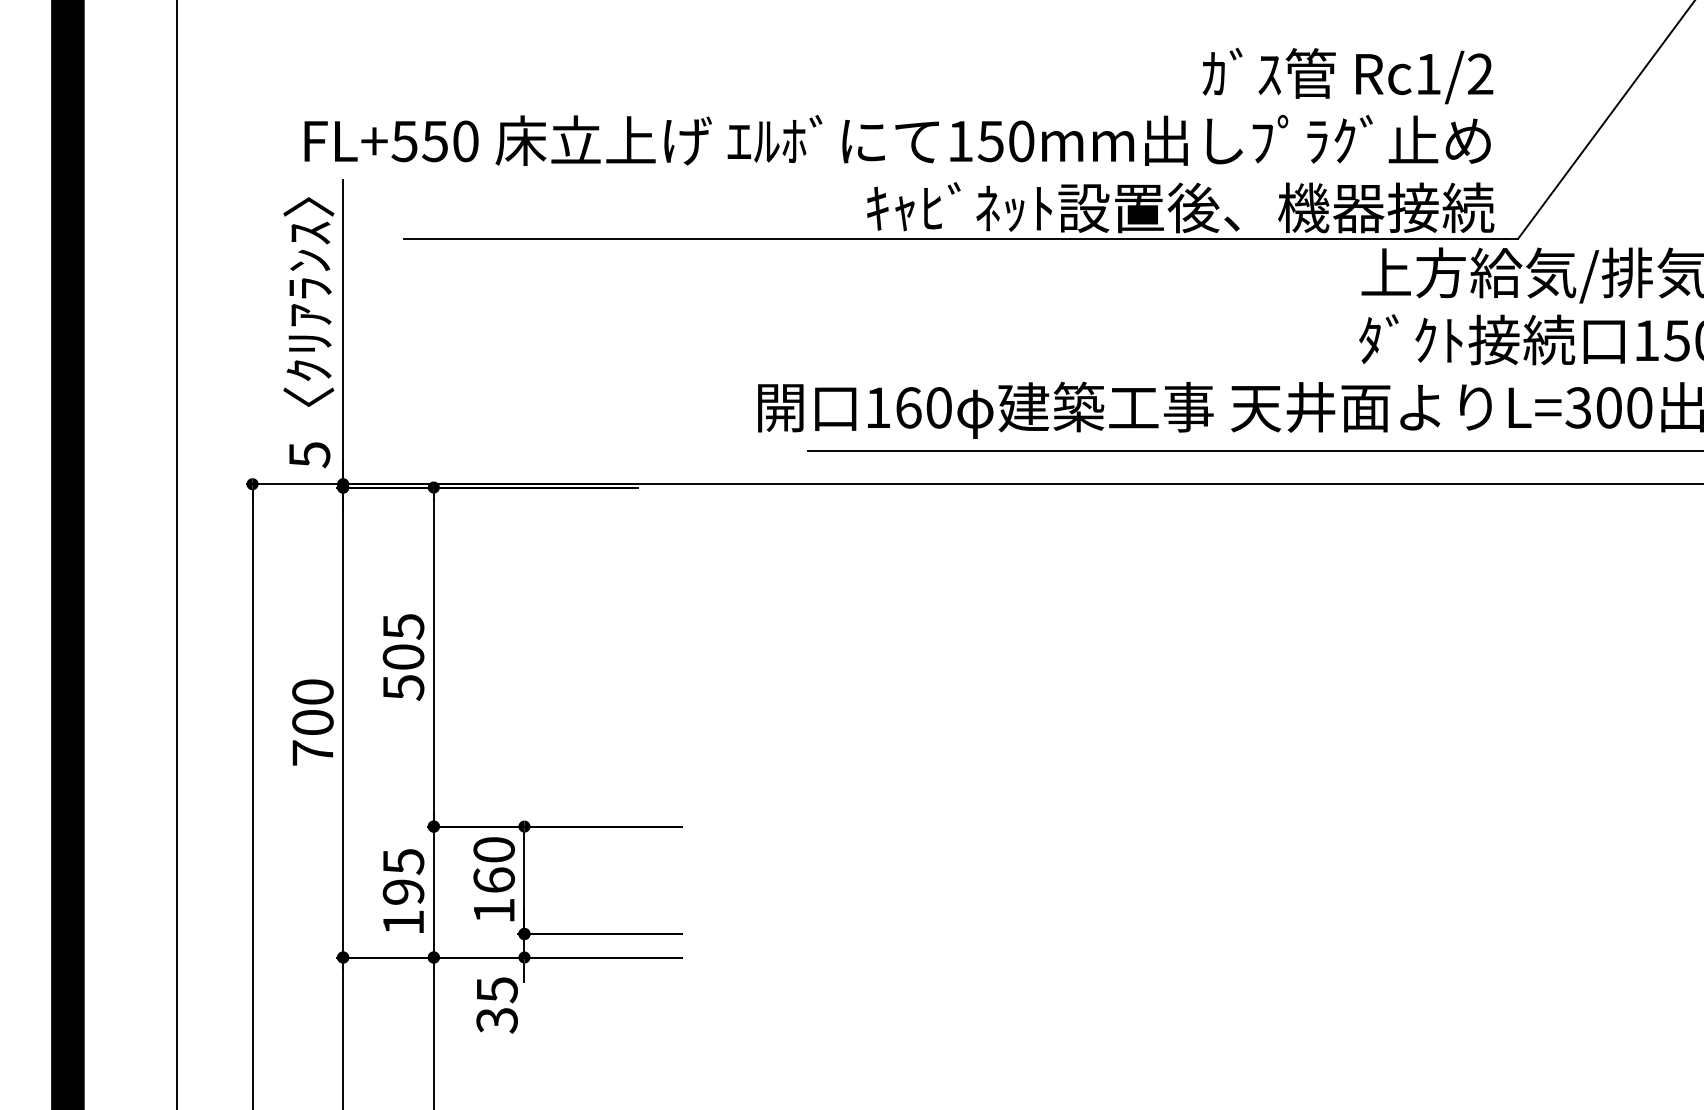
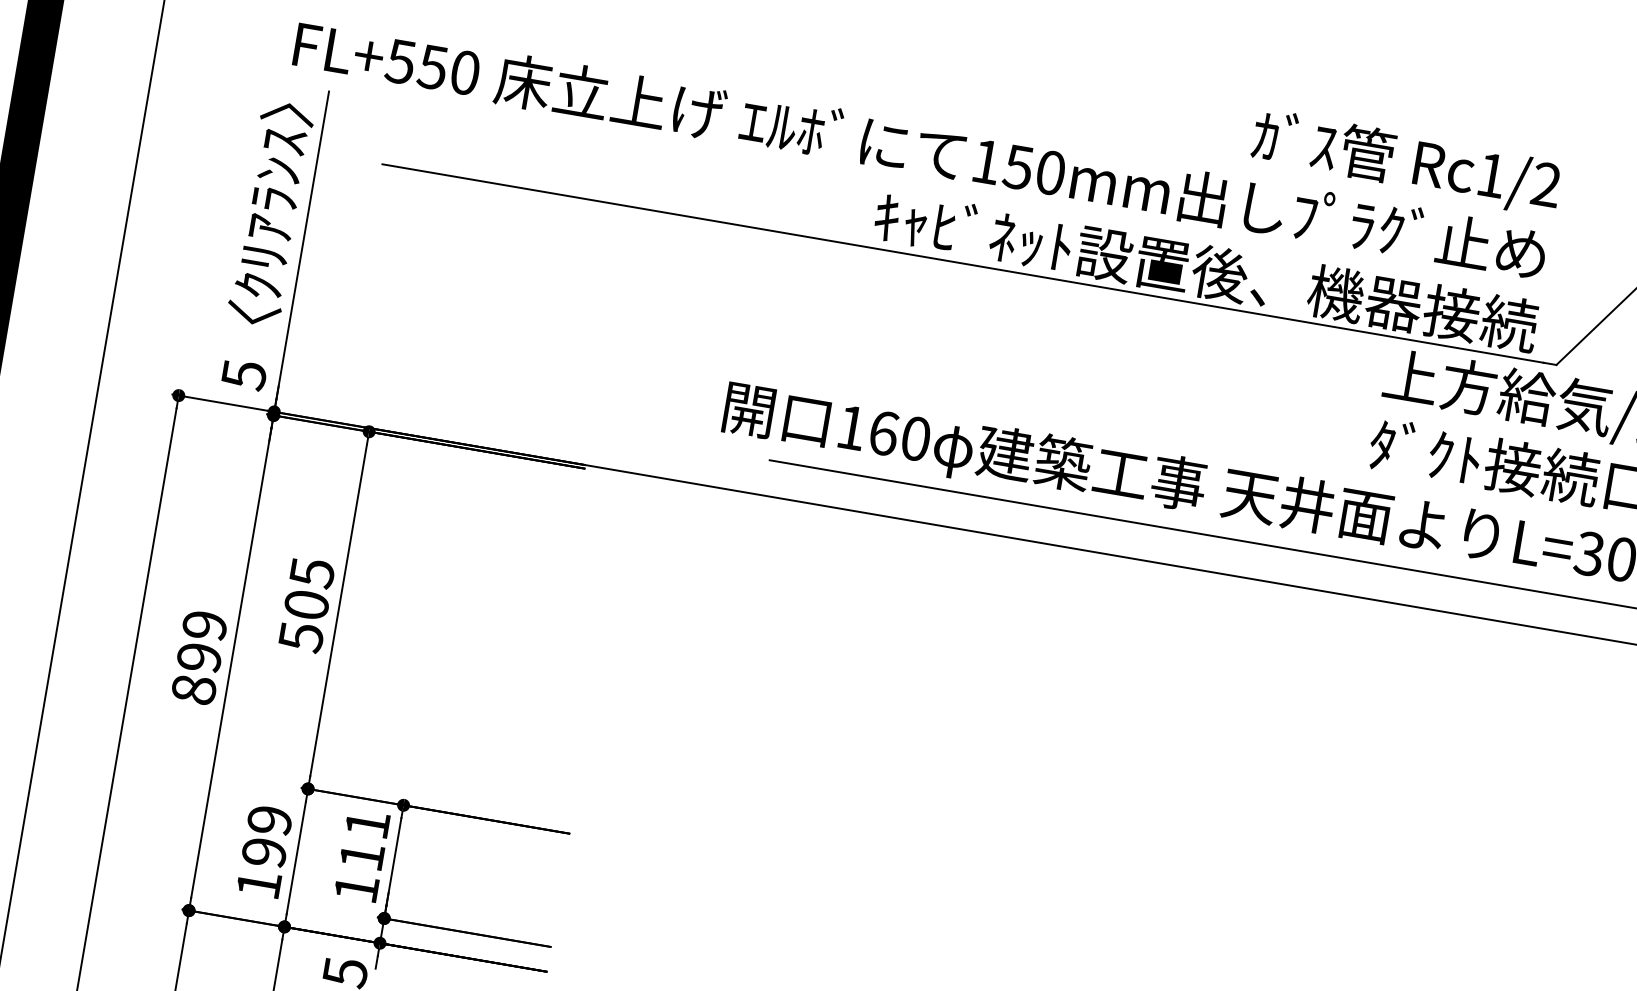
text: (312, 722) -> (199, 657), 700 -> 899
text: (403, 861) -> (269, 820), 195 -> 199
text: (493, 864) -> (364, 839), 160 -> 111

